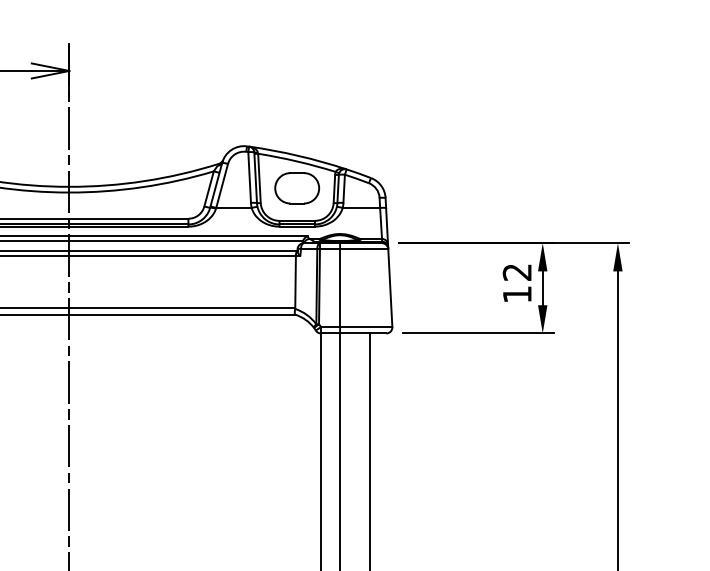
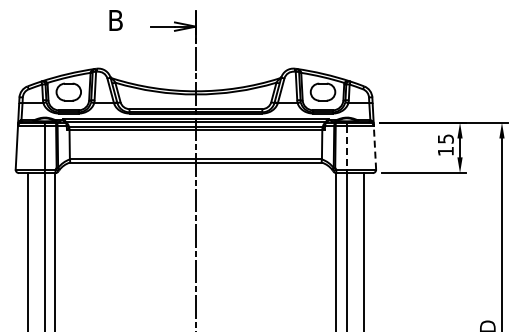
text: (516, 271) -> (445, 138), 12 -> 15
line: (339, 287) -> (346, 147), solid -> dashed
line: (389, 287) -> (374, 147), solid -> dashed

